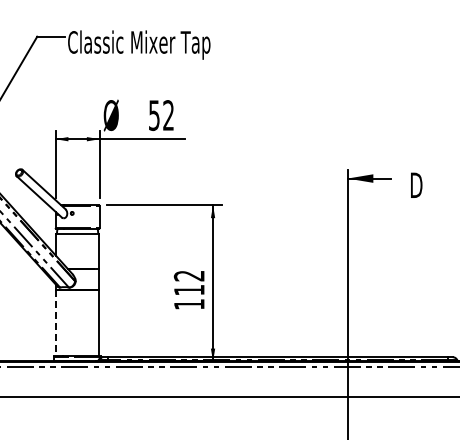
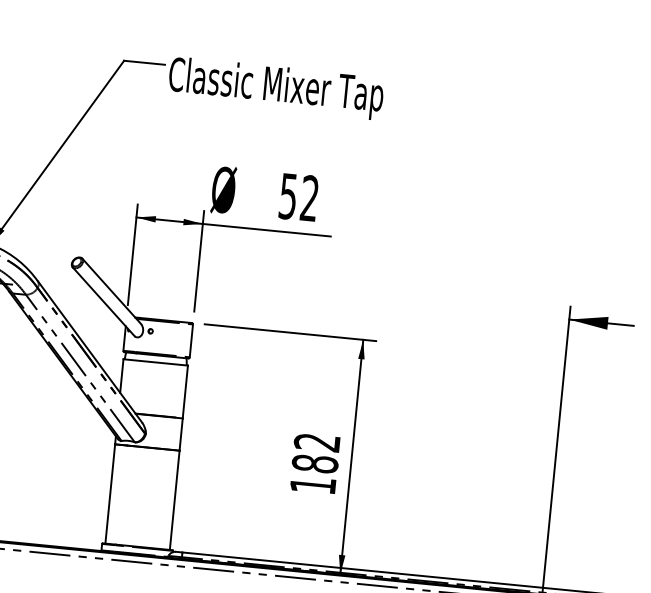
text: (188, 289) -> (314, 462), 112 -> 182
line: (56, 323) -> (110, 494), dashed -> solid

